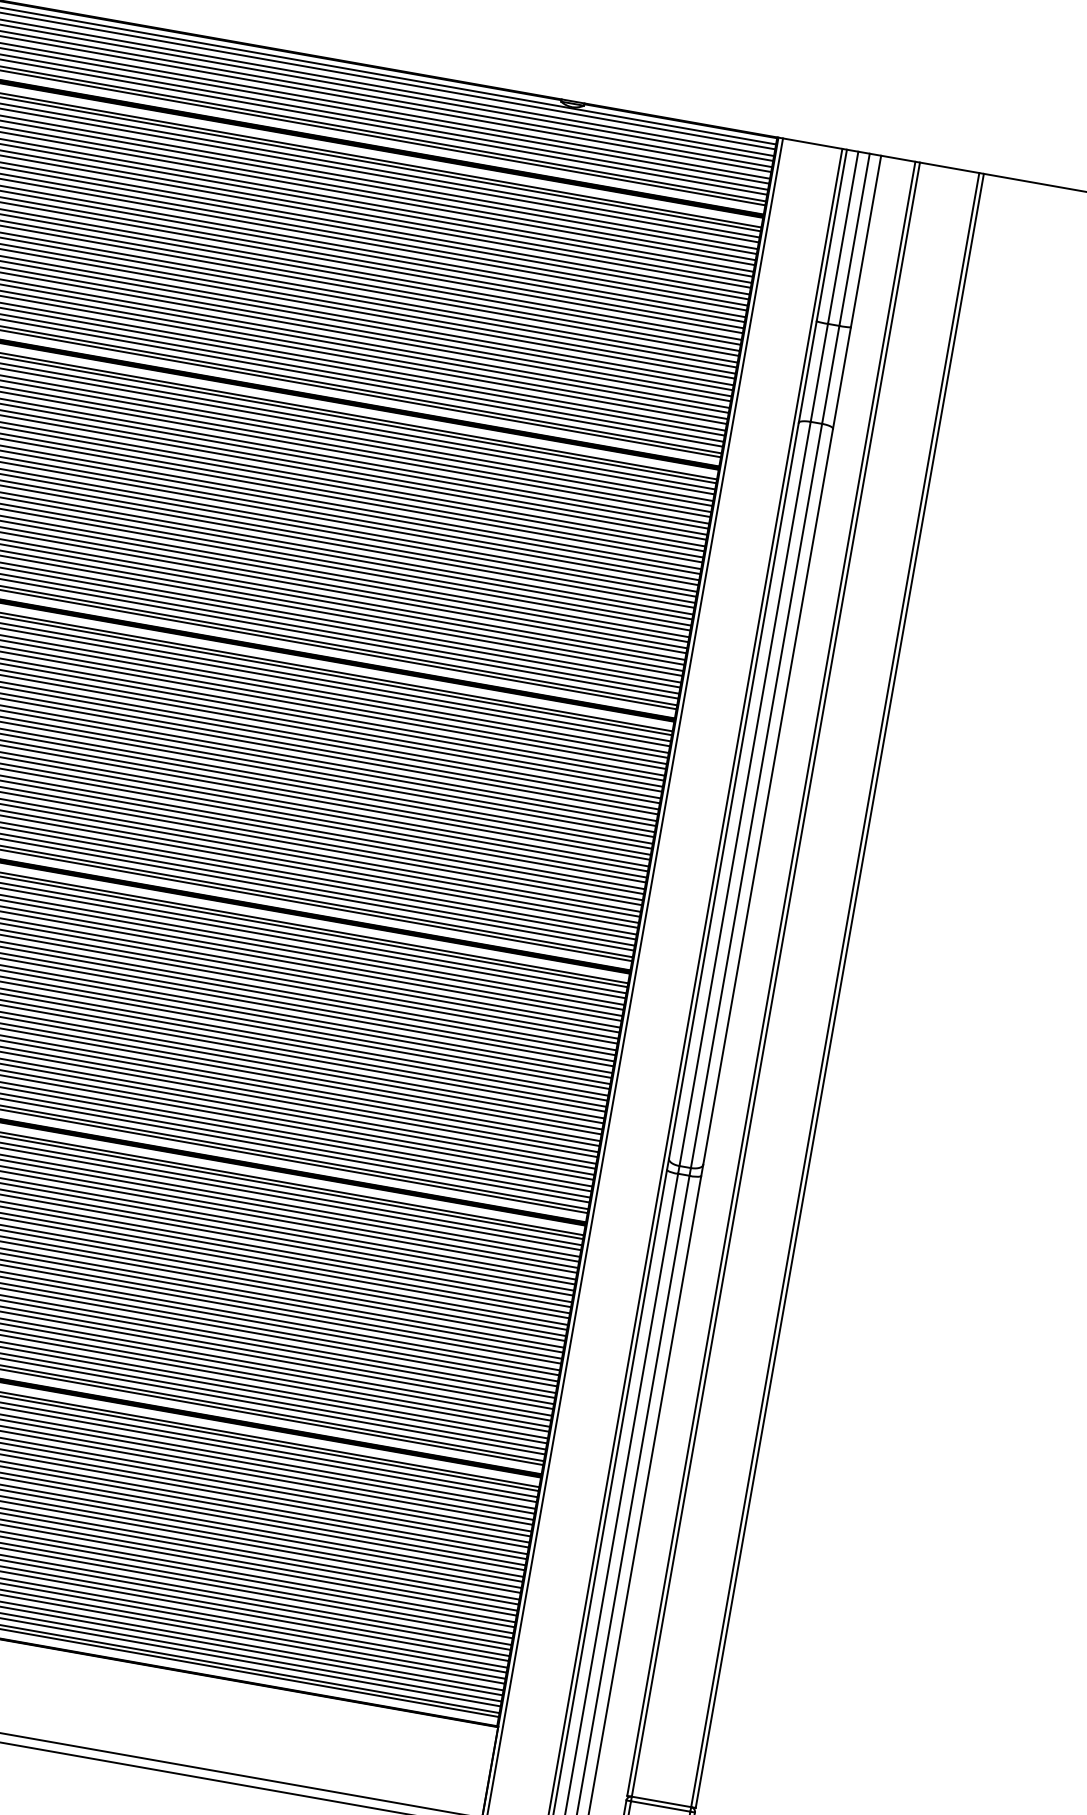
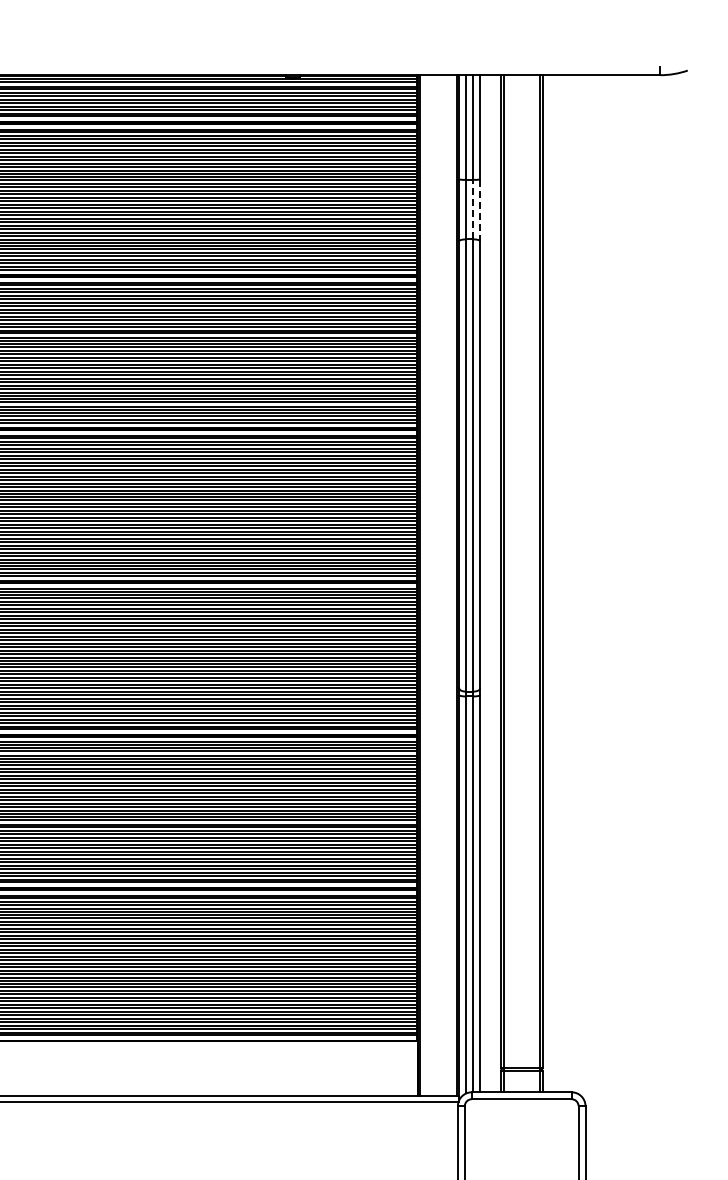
line: (831, 374) -> (473, 209), solid -> dashed
line: (842, 378) -> (480, 210), solid -> dashed

